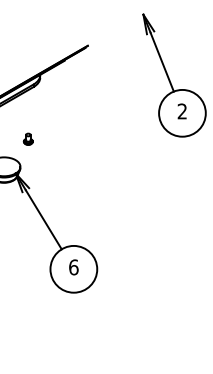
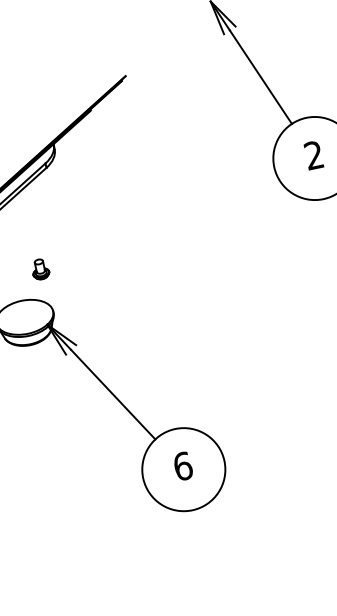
part: (27, 138) -> (38, 268), moved

